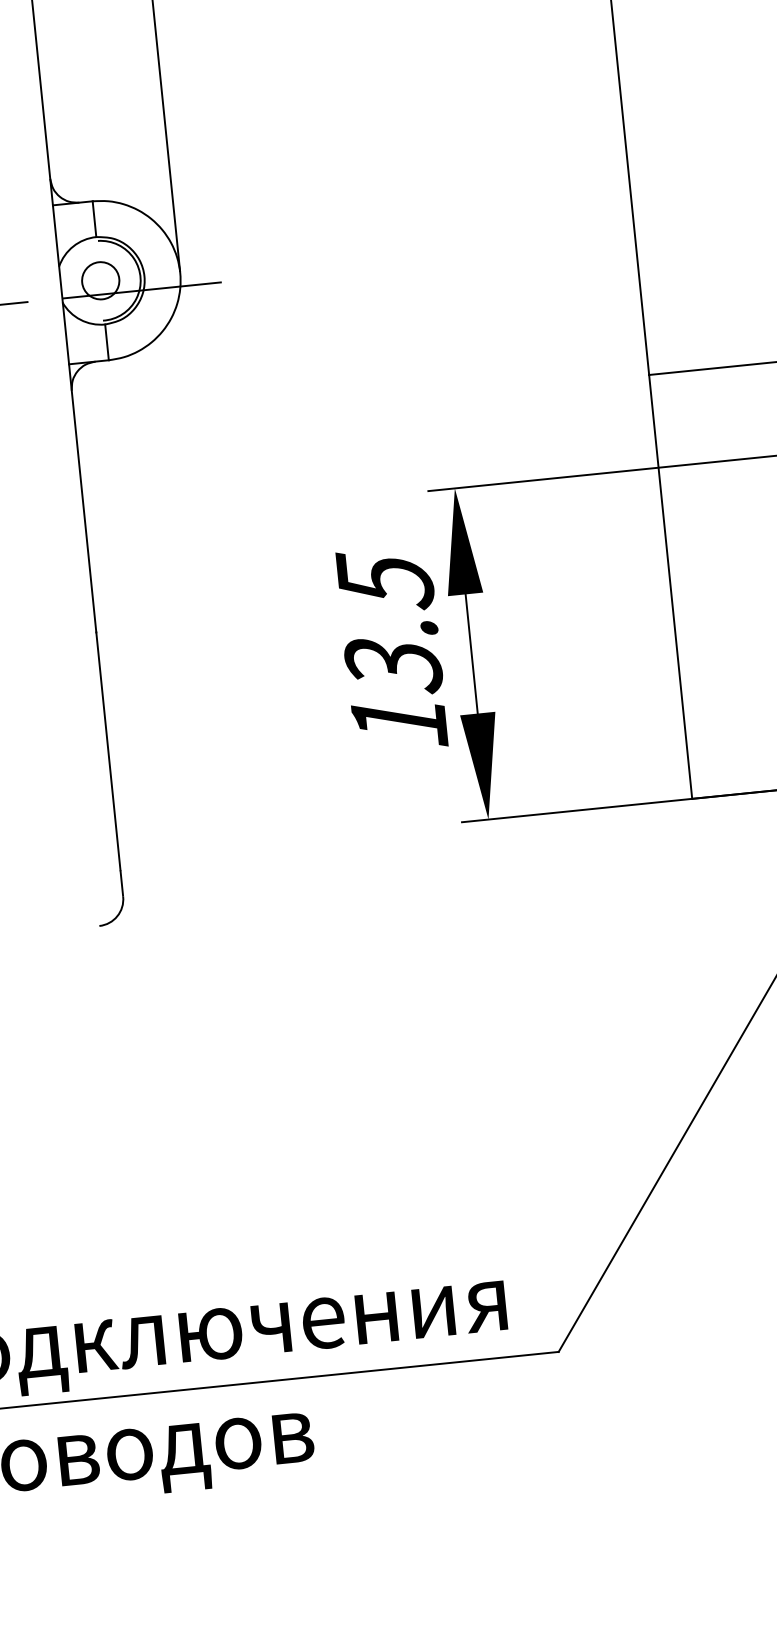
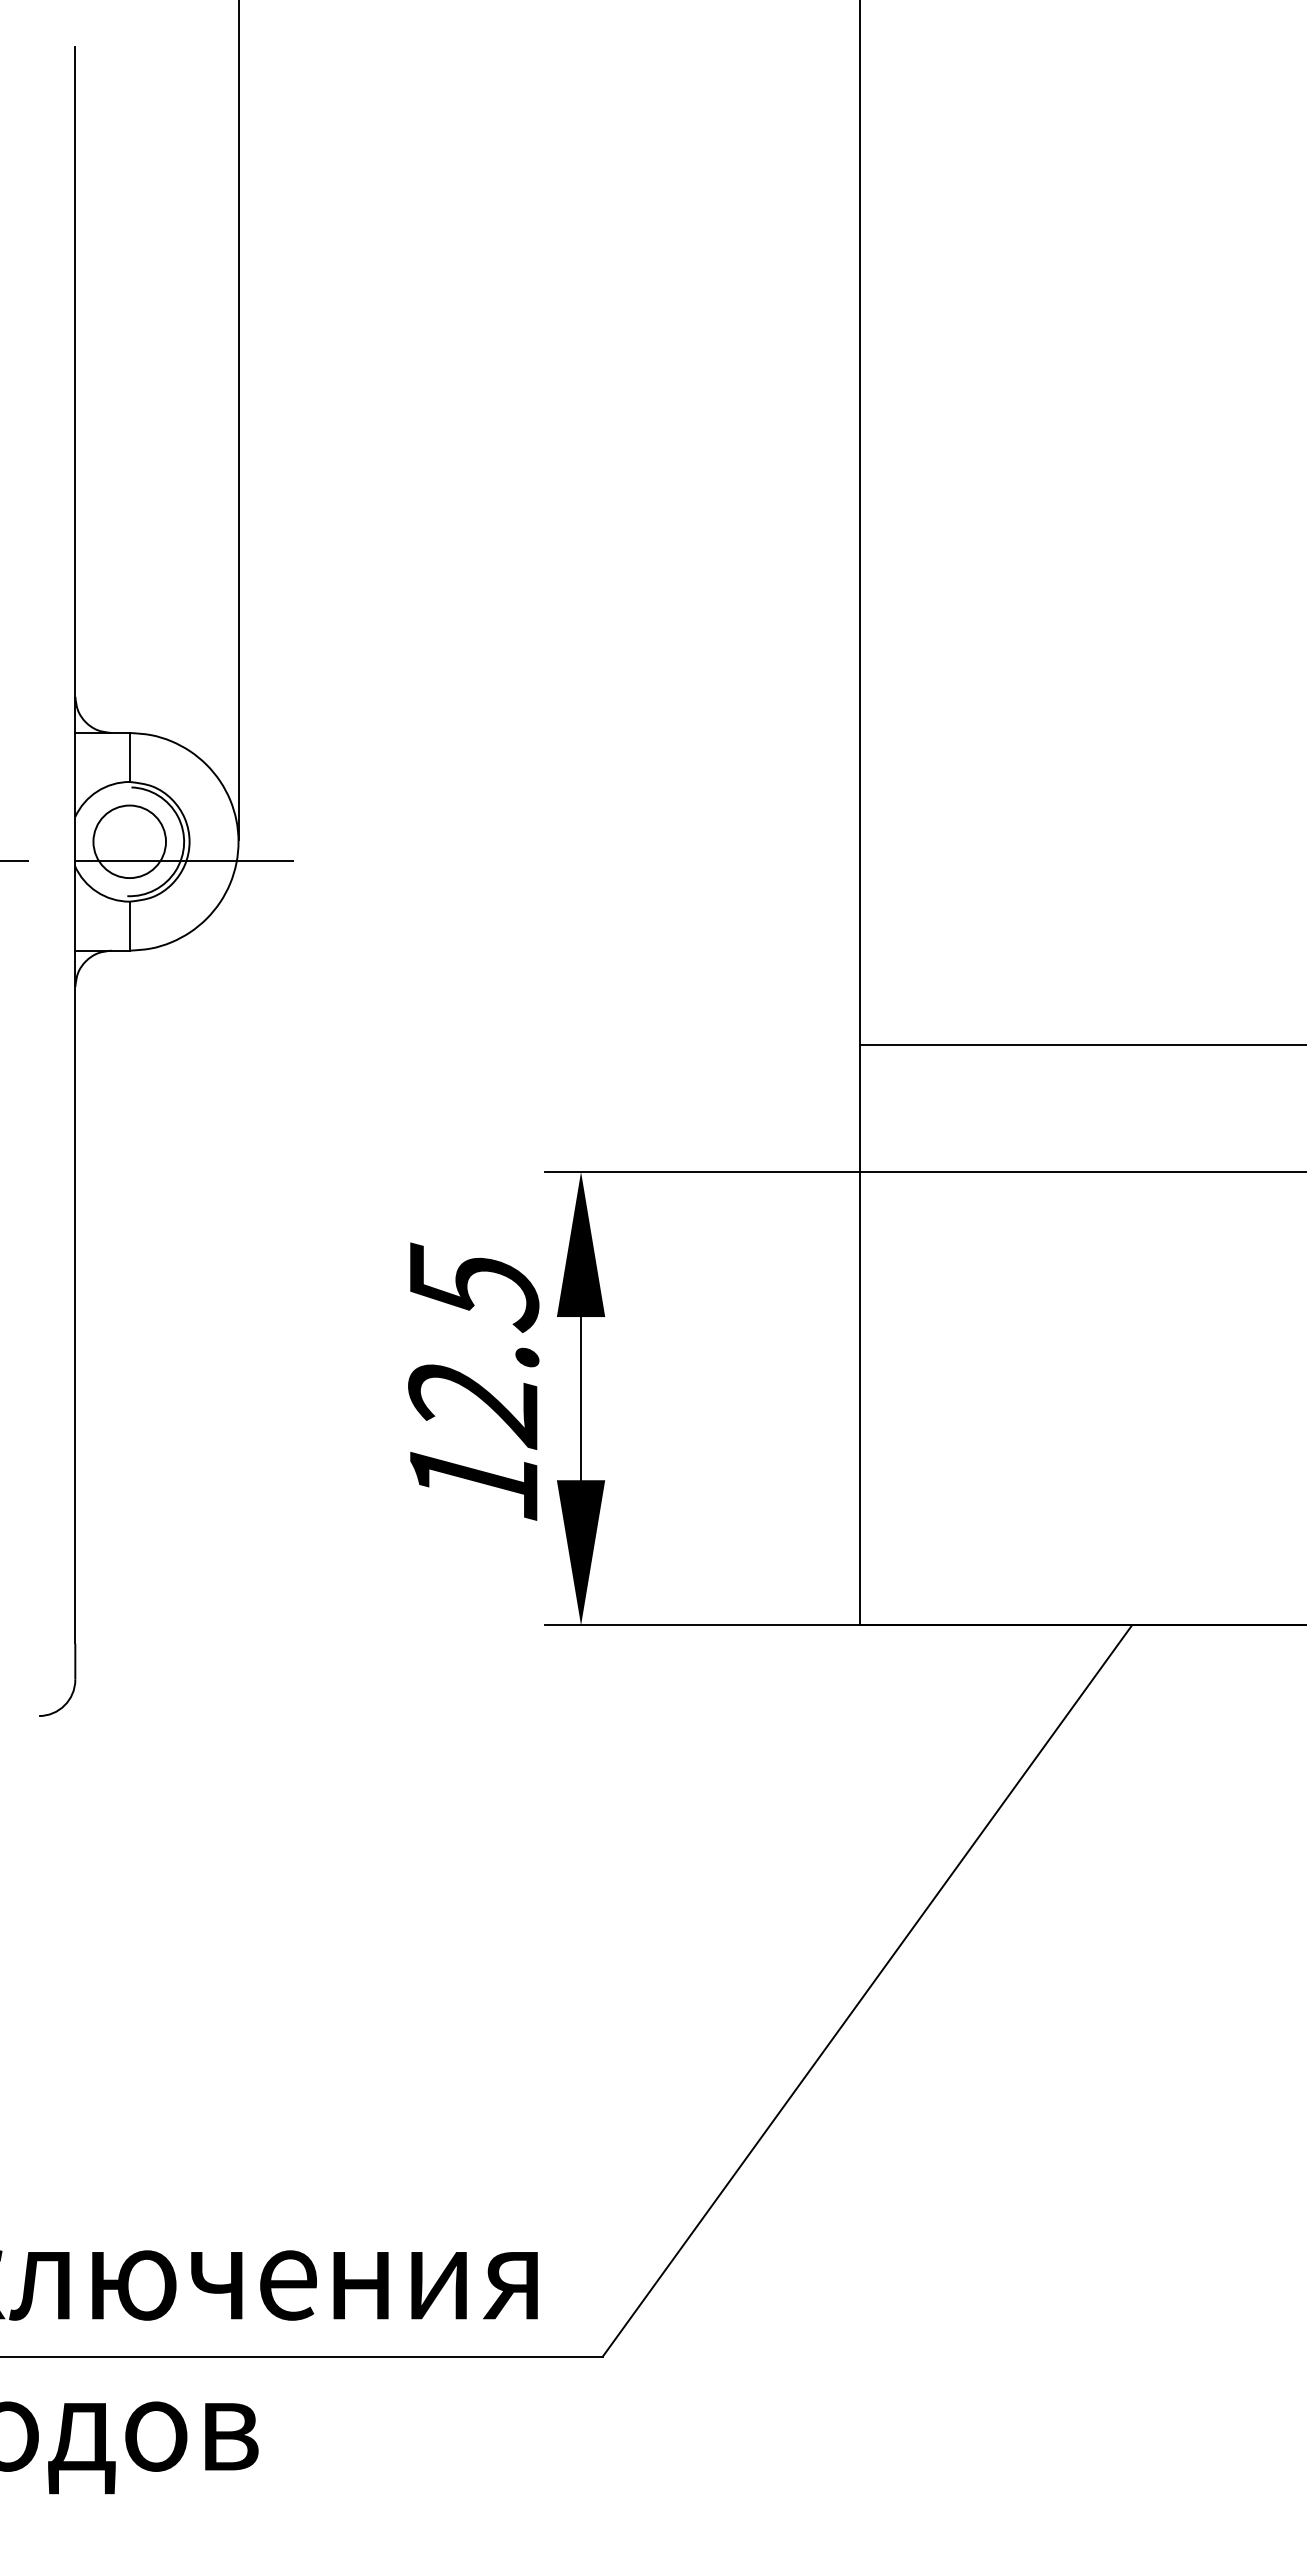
circle: (100, 280) -> (129, 841), size x1.43
text: (393, 667) -> (473, 1406), 13.5 -> 12.5

